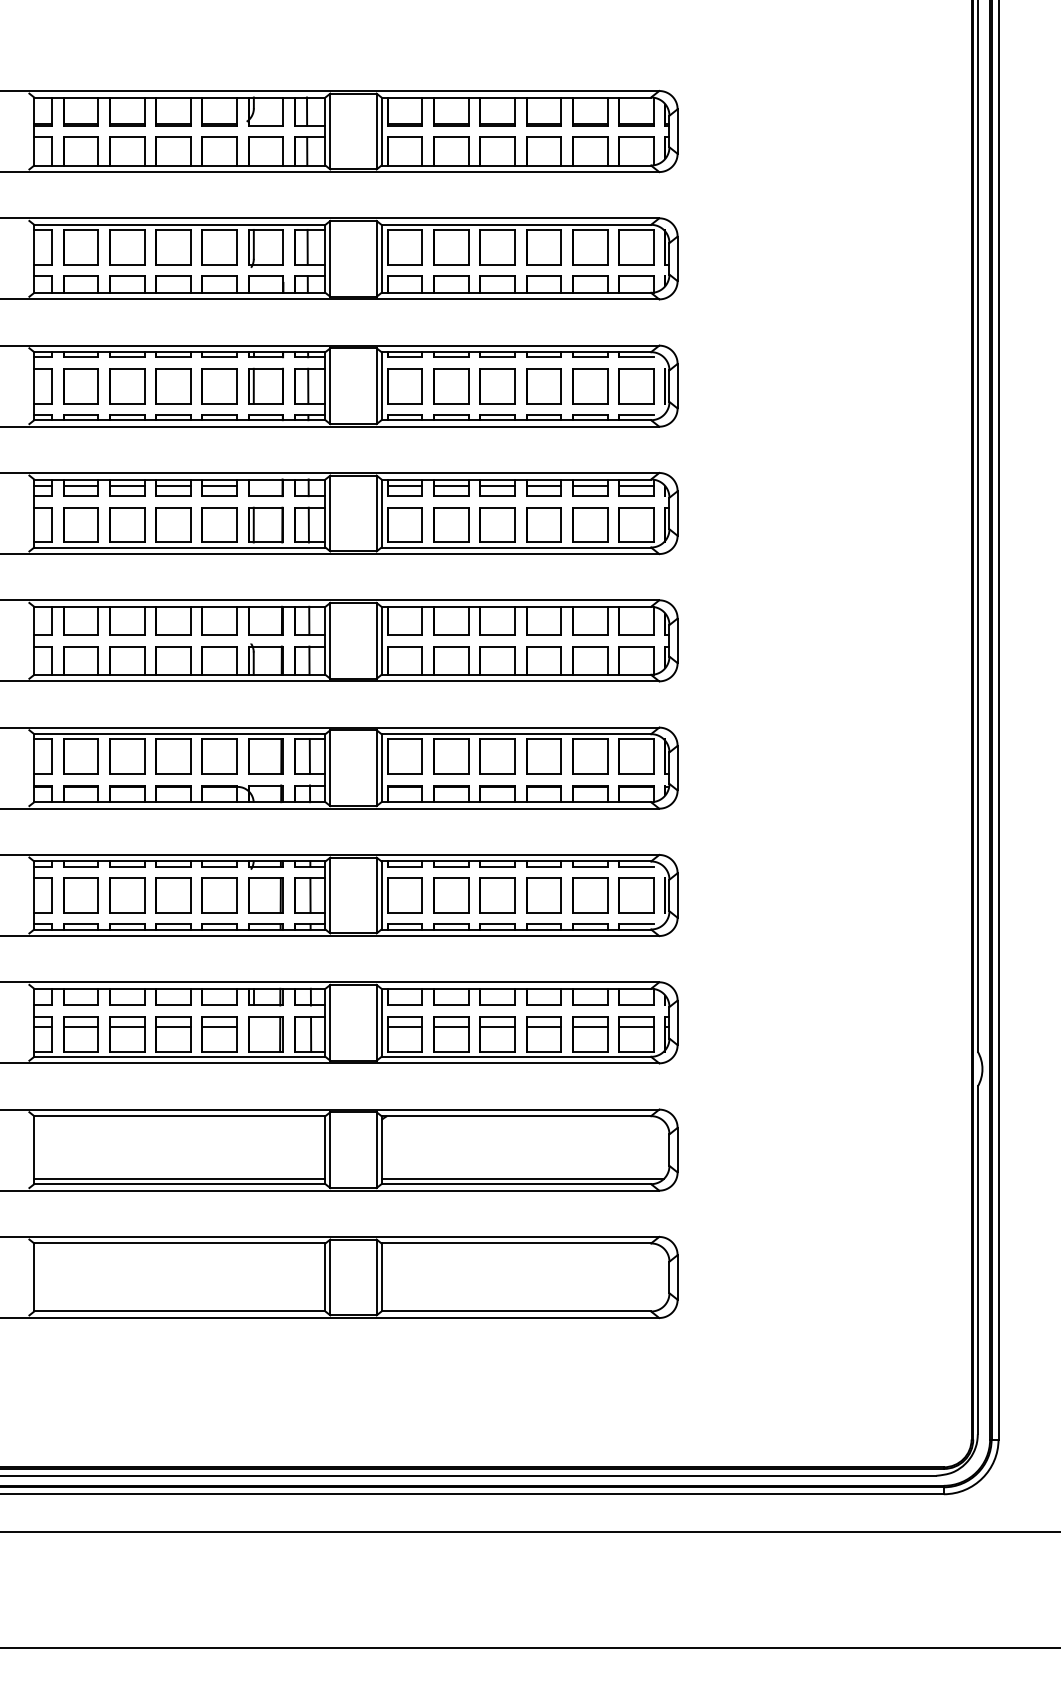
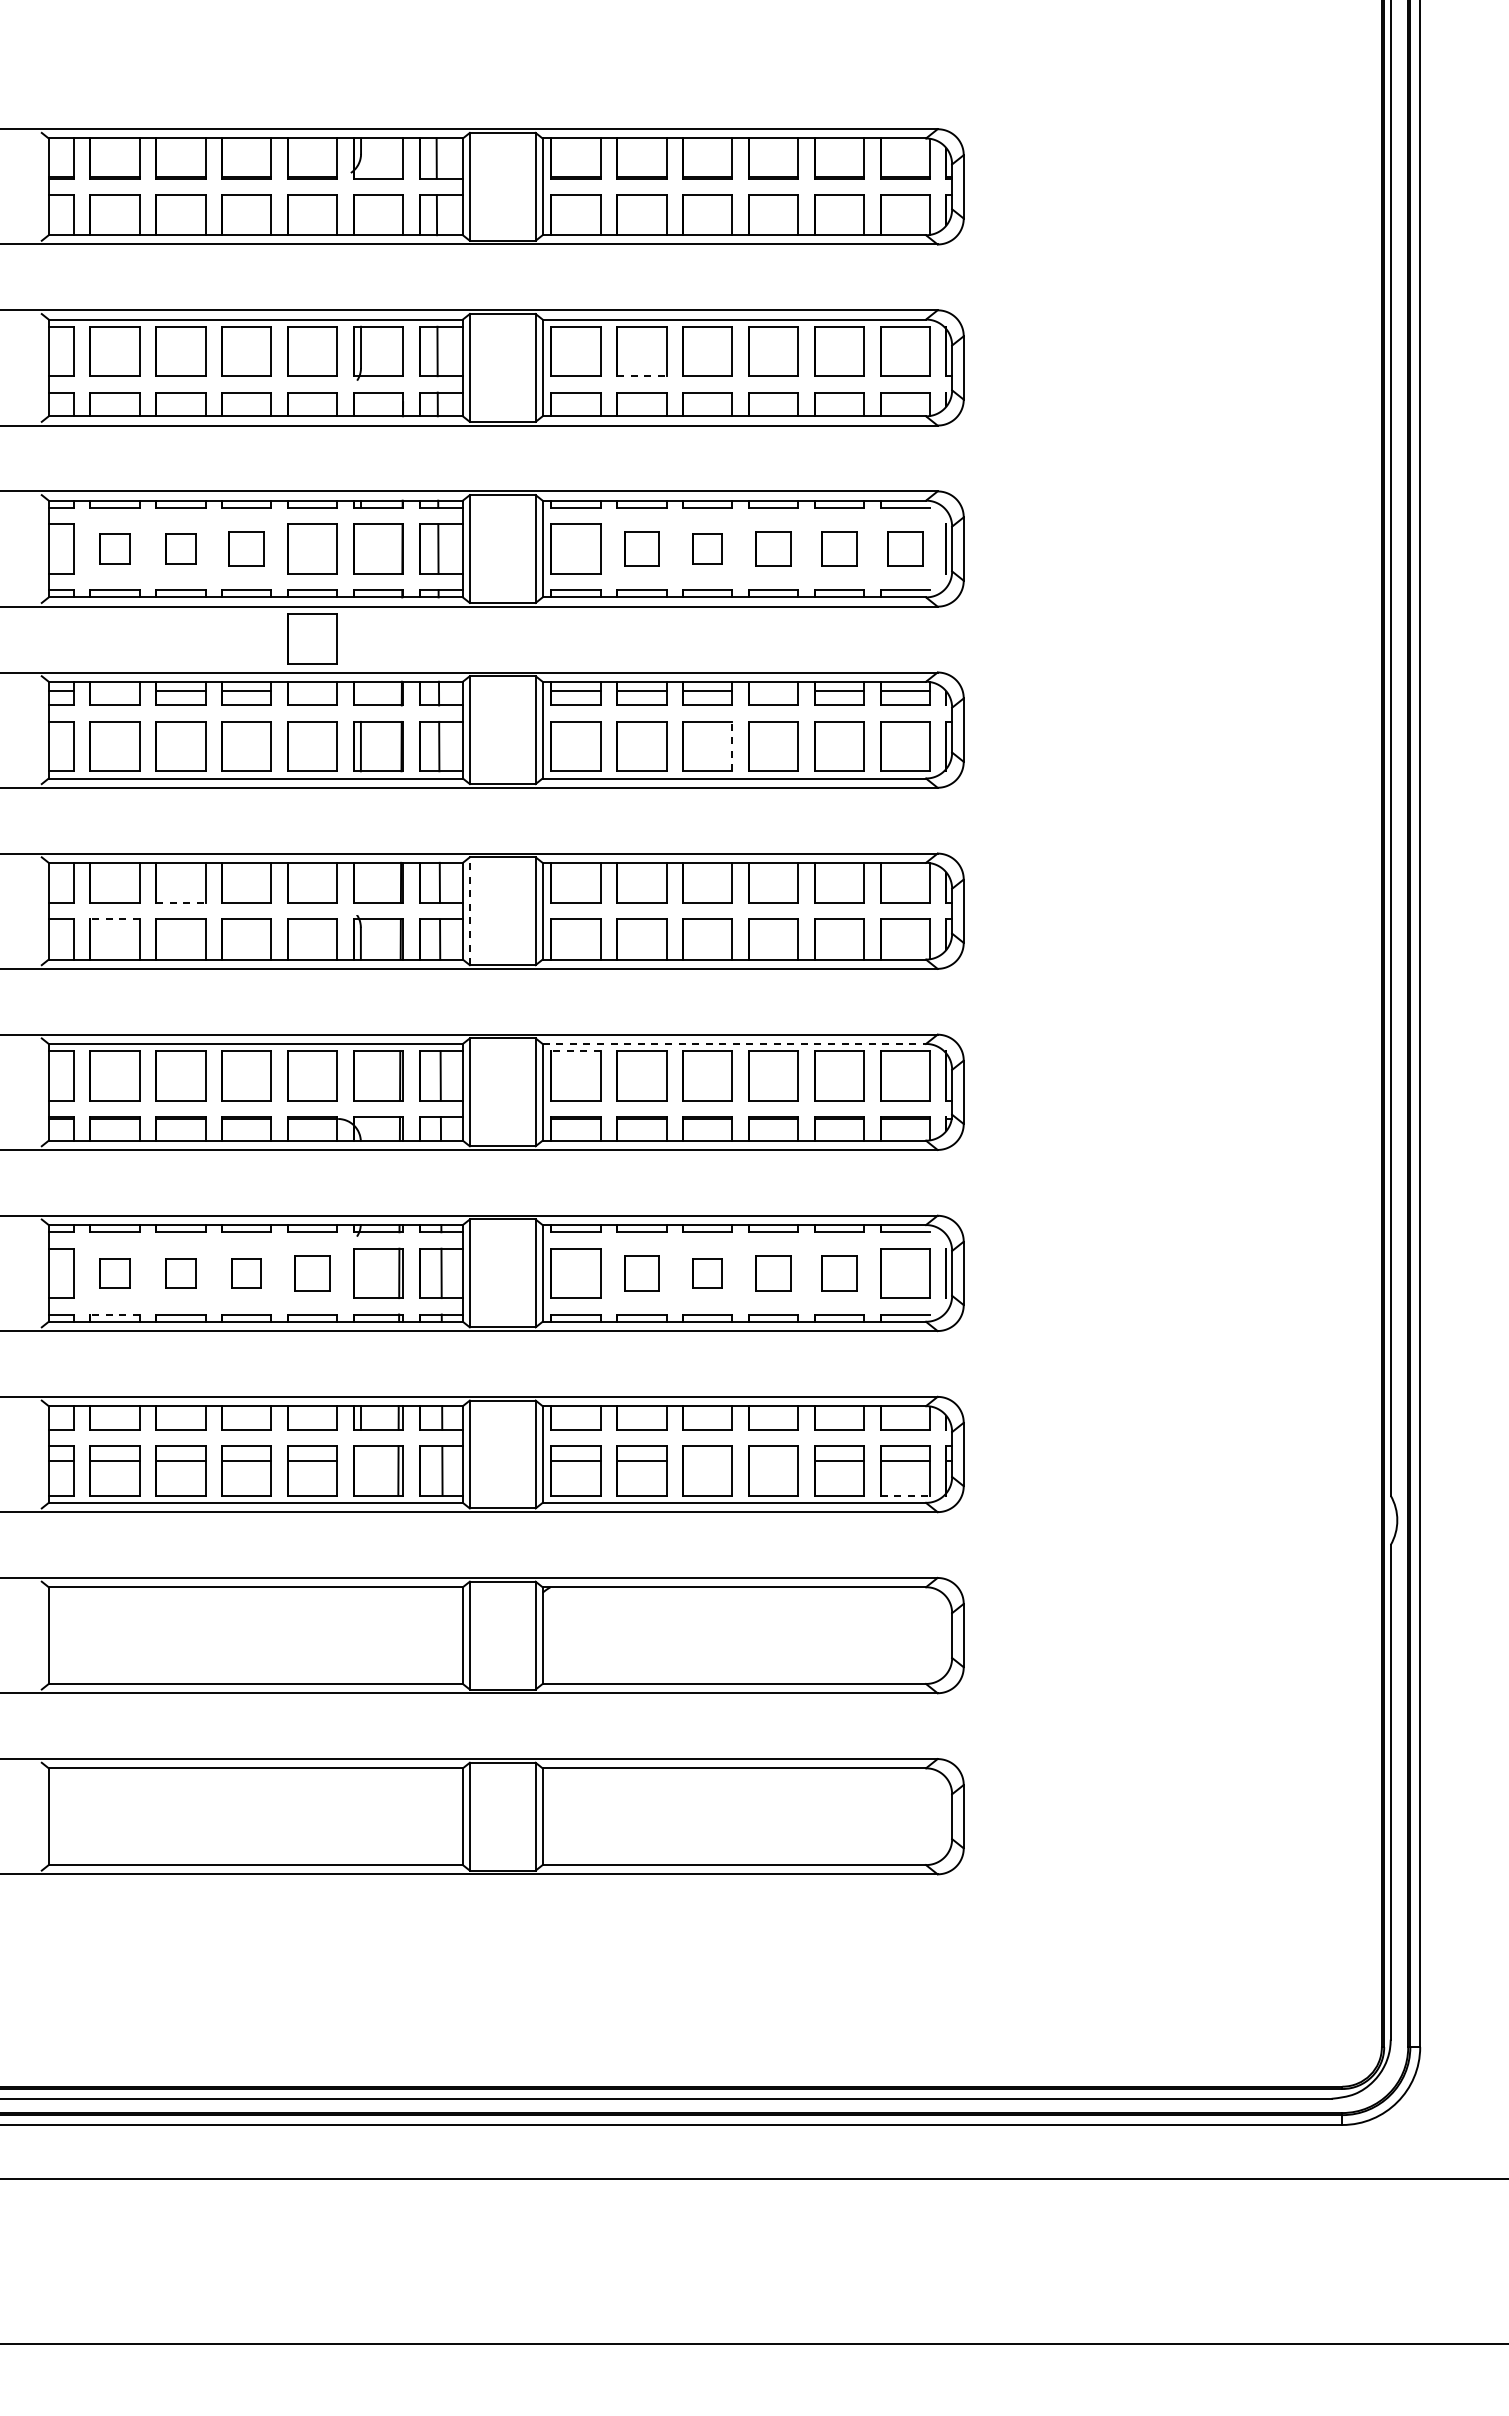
line: (451, 264) -> (641, 376), solid -> dashed
part: (80, 385) -> (114, 548), size x0.6
part: (126, 385) -> (180, 548), size x0.6
part: (173, 385) -> (246, 548), size x0.7
line: (253, 385) -> (360, 548), removed
part: (451, 385) -> (641, 548), size x0.7
part: (497, 385) -> (707, 548), size x0.6
part: (543, 385) -> (773, 548), size x0.7
part: (590, 385) -> (839, 548), size x0.7
part: (636, 385) -> (905, 548), size x0.7
part: (219, 449) -> (312, 638), added
line: (80, 485) -> (114, 690), removed
line: (219, 485) -> (312, 690), removed
line: (543, 485) -> (773, 690), removed
line: (515, 525) -> (732, 746), solid -> dashed
line: (126, 635) -> (180, 903), solid -> dashed
line: (330, 641) -> (469, 911), solid -> dashed
line: (81, 646) -> (115, 919), solid -> dashed
line: (516, 733) -> (734, 1043), solid -> dashed
line: (404, 739) -> (575, 1051), solid -> dashed
part: (80, 895) -> (114, 1273), size x0.6
part: (126, 895) -> (180, 1273), size x0.6
part: (173, 895) -> (246, 1273), size x0.6
part: (219, 895) -> (312, 1273), size x0.7
part: (451, 895) -> (641, 1273), size x0.7
part: (497, 895) -> (707, 1273), size x0.6
part: (543, 895) -> (773, 1273), size x0.7
part: (590, 895) -> (839, 1273), size x0.7
line: (81, 924) -> (115, 1314), solid -> dashed
line: (497, 1027) -> (707, 1460), removed
line: (543, 1027) -> (773, 1460), removed
line: (636, 1051) -> (905, 1495), solid -> dashed
line: (179, 1178) -> (255, 1676), removed
line: (522, 1178) -> (743, 1676), removed

